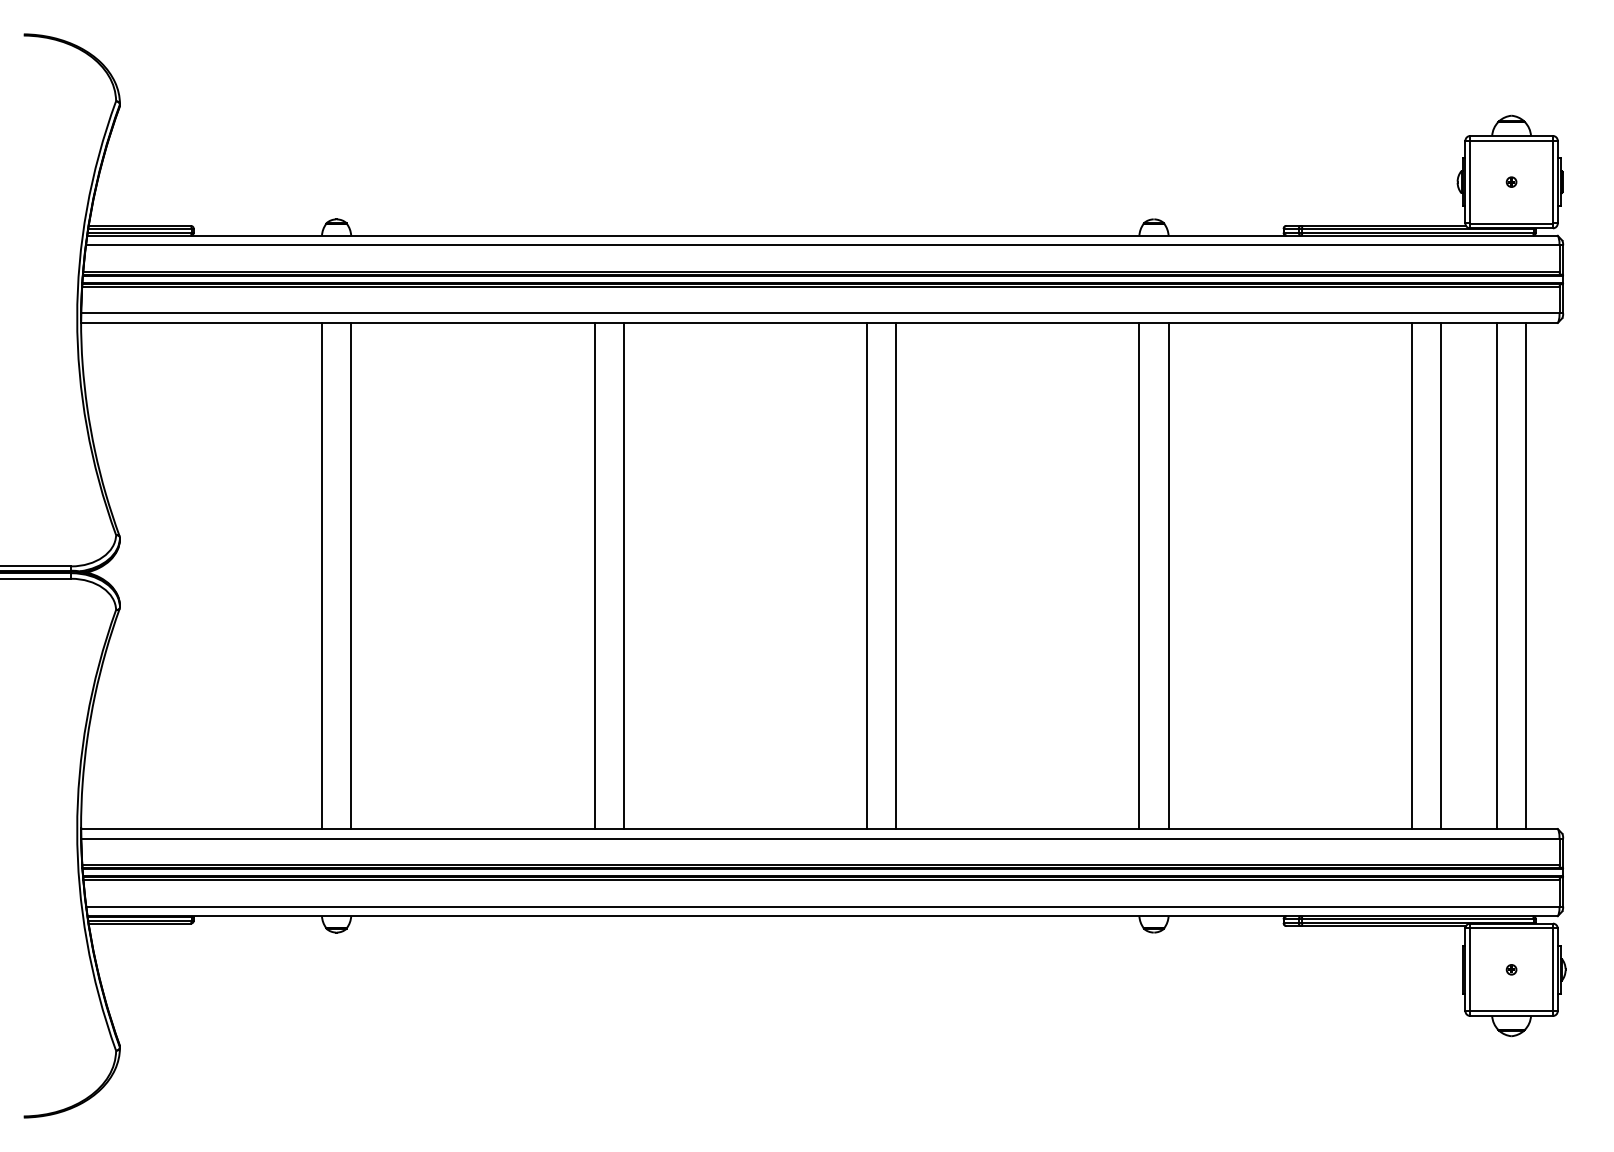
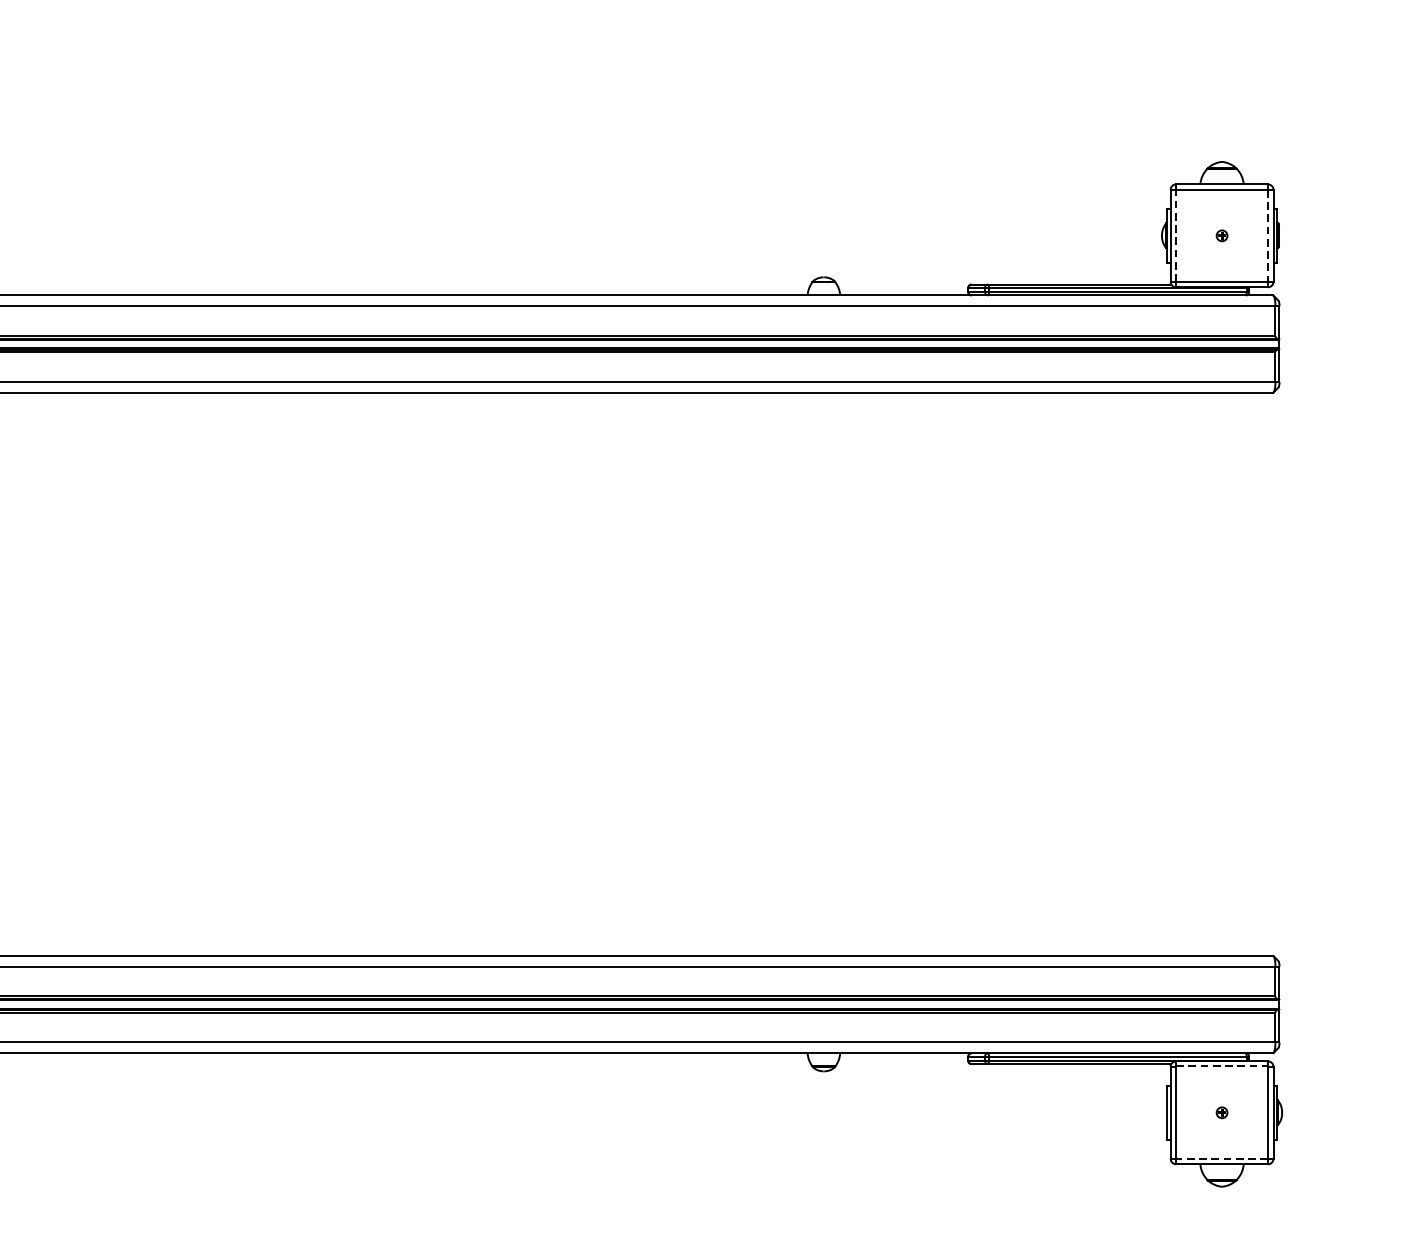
line: (1470, 181) -> (1176, 235), solid -> dashed
line: (1553, 182) -> (1268, 236), solid -> dashed
line: (594, 575) -> (200, 673), removed
line: (623, 575) -> (233, 673), removed
line: (866, 575) -> (503, 673), removed
line: (896, 575) -> (537, 673), removed
line: (1139, 575) -> (807, 673), removed
line: (1168, 575) -> (840, 673), removed
line: (1411, 575) -> (1110, 673), removed
line: (1441, 575) -> (1144, 673), removed
line: (1497, 575) -> (1206, 673), removed
line: (1526, 575) -> (1238, 673), removed
line: (1512, 928) -> (1223, 1066), solid -> dashed
line: (1511, 1011) -> (1221, 1159), solid -> dashed

